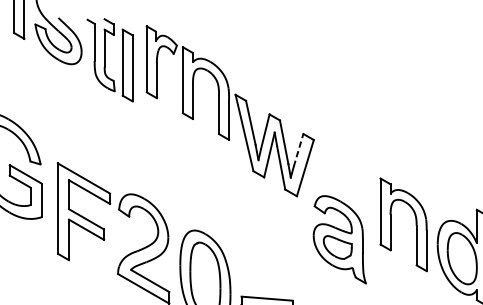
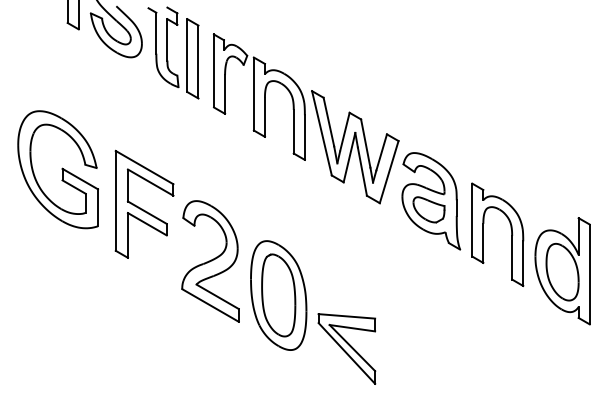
part: (188, 82) -> (259, 96), moved
line: (298, 150) -> (381, 152), dashed -> solid
part: (83, 210) -> (144, 203), moved
part: (340, 239) -> (431, 201), moved

